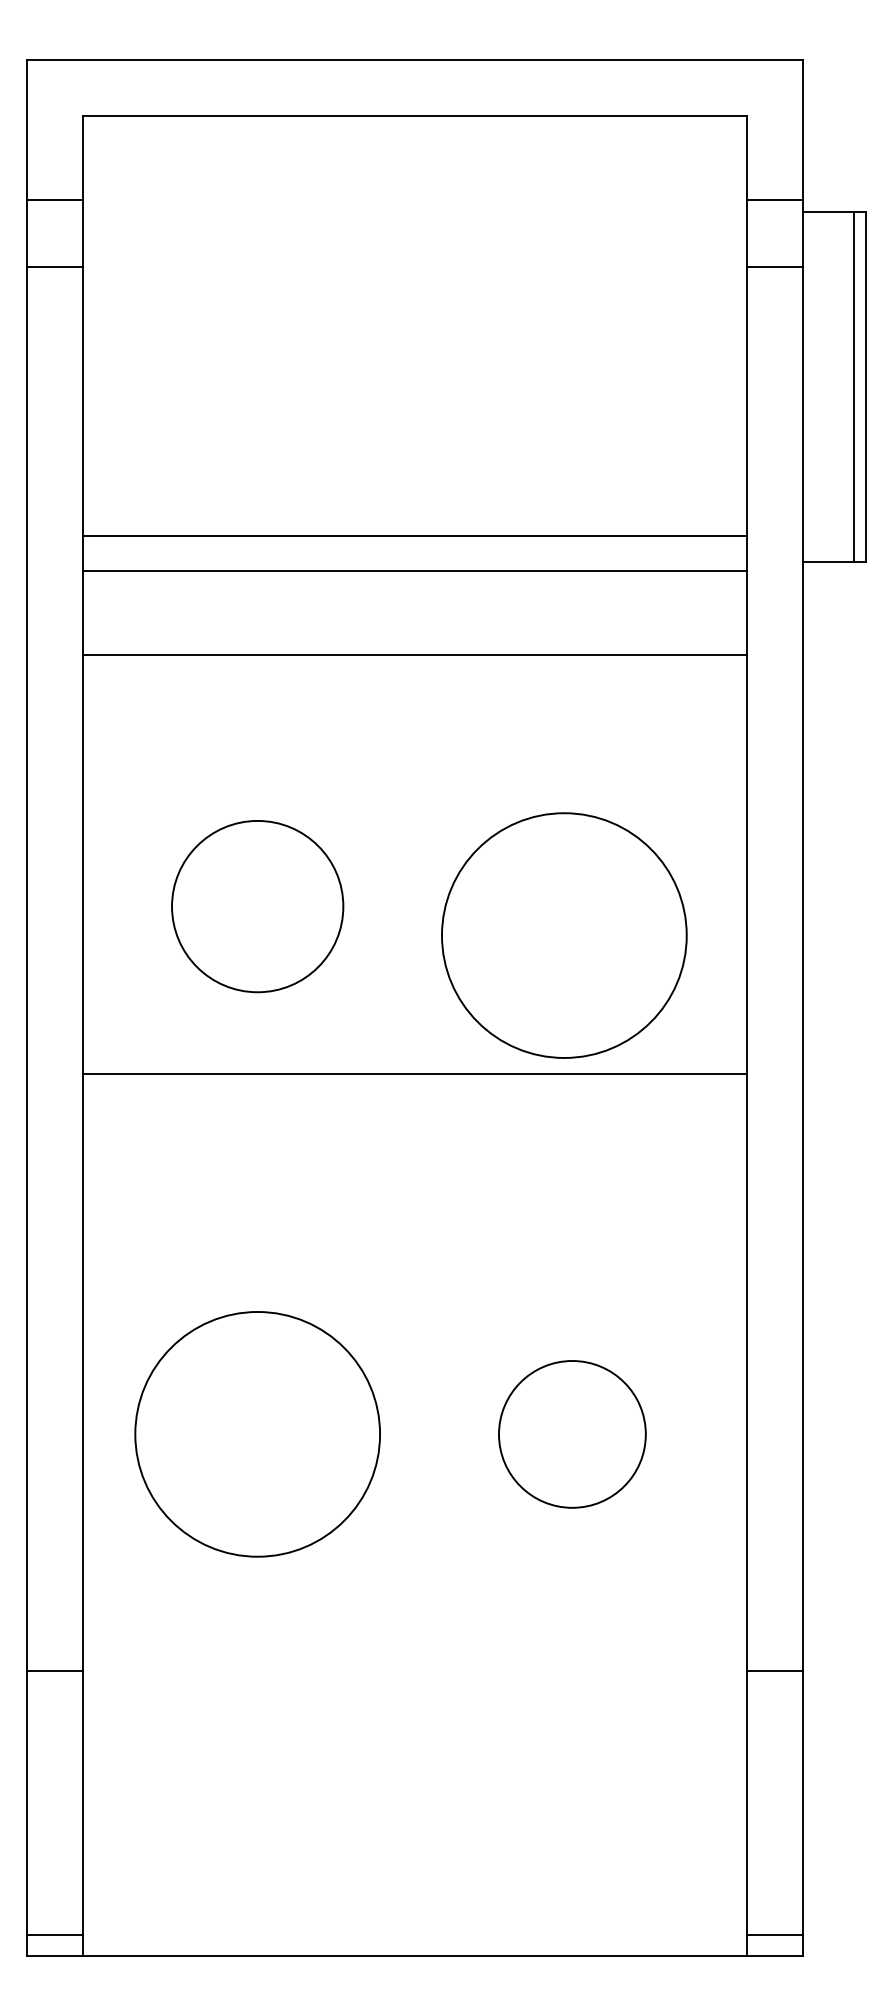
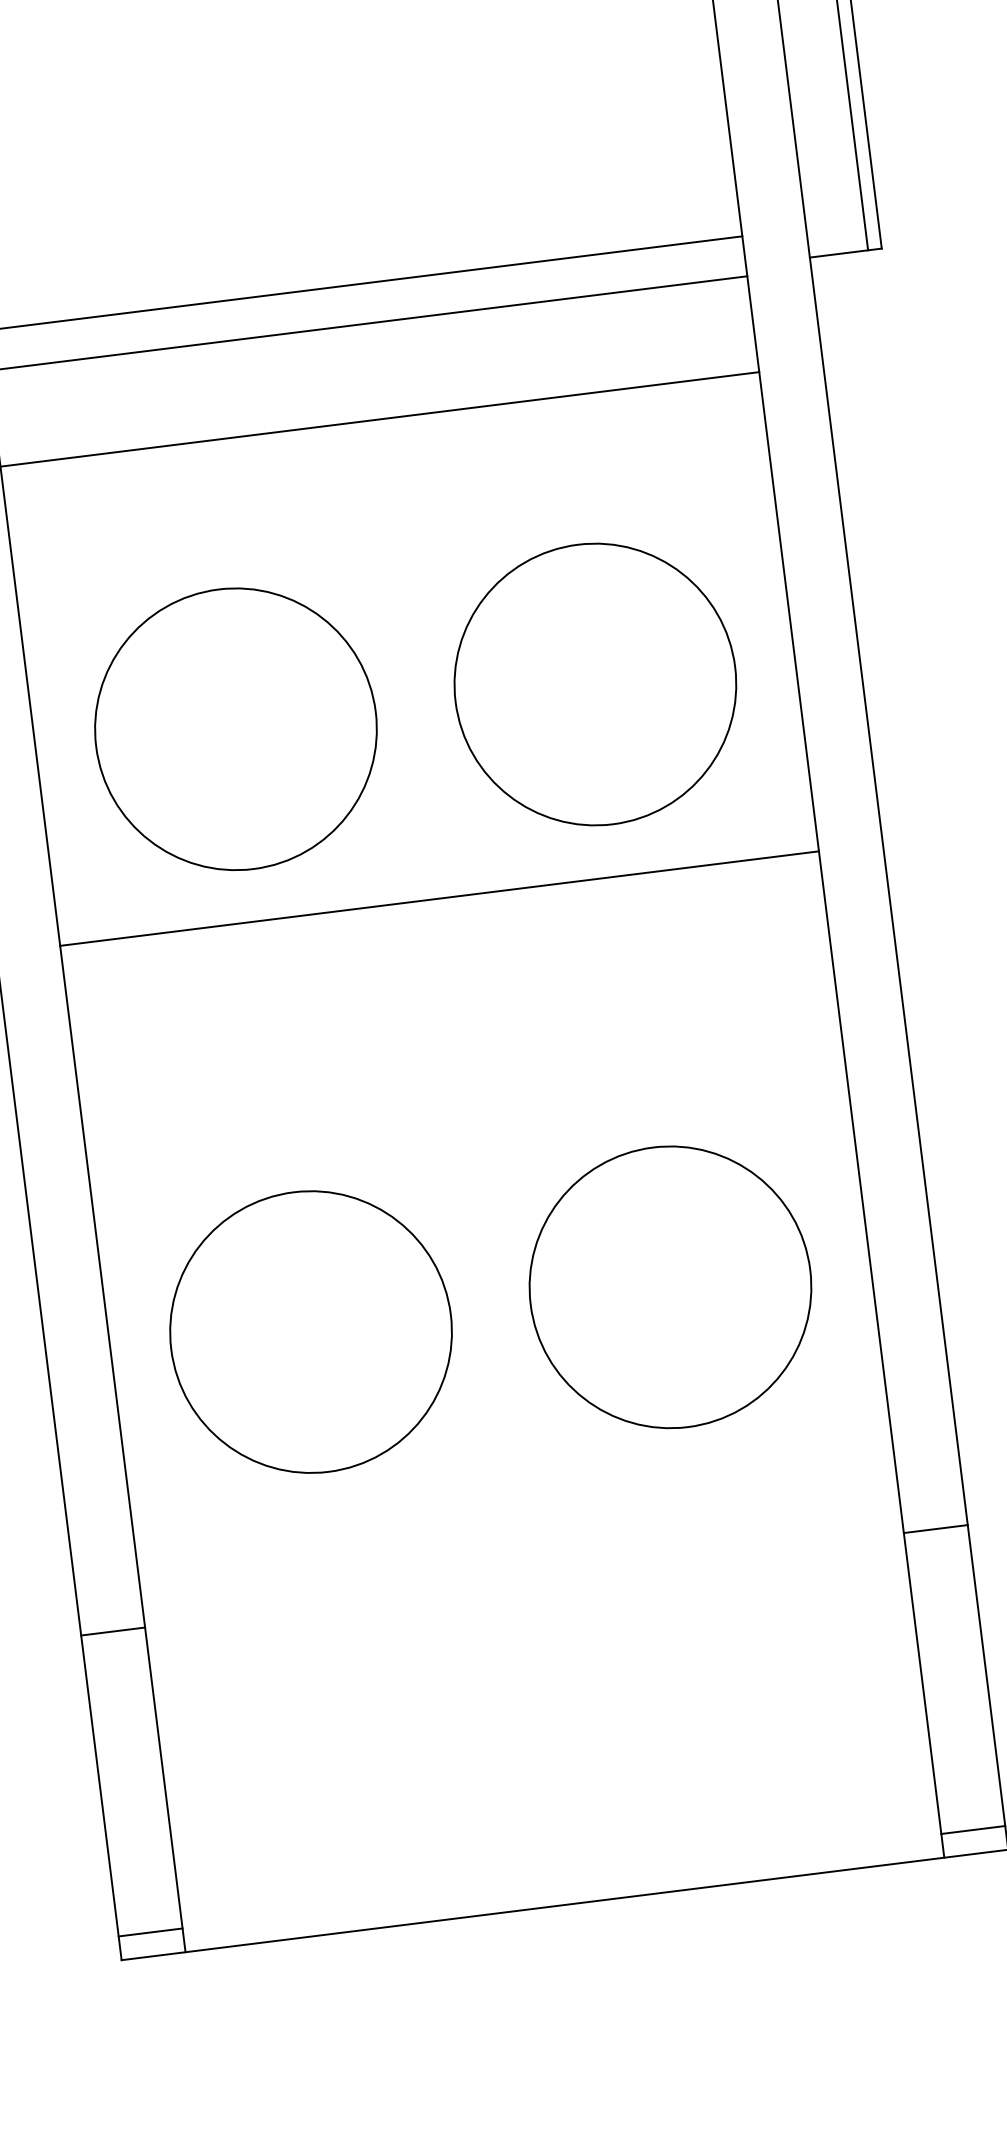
circle: (257, 906) -> (235, 729), size x1.43
circle: (564, 935) -> (595, 684), moved
circle: (572, 1434) -> (670, 1287), size x1.67

